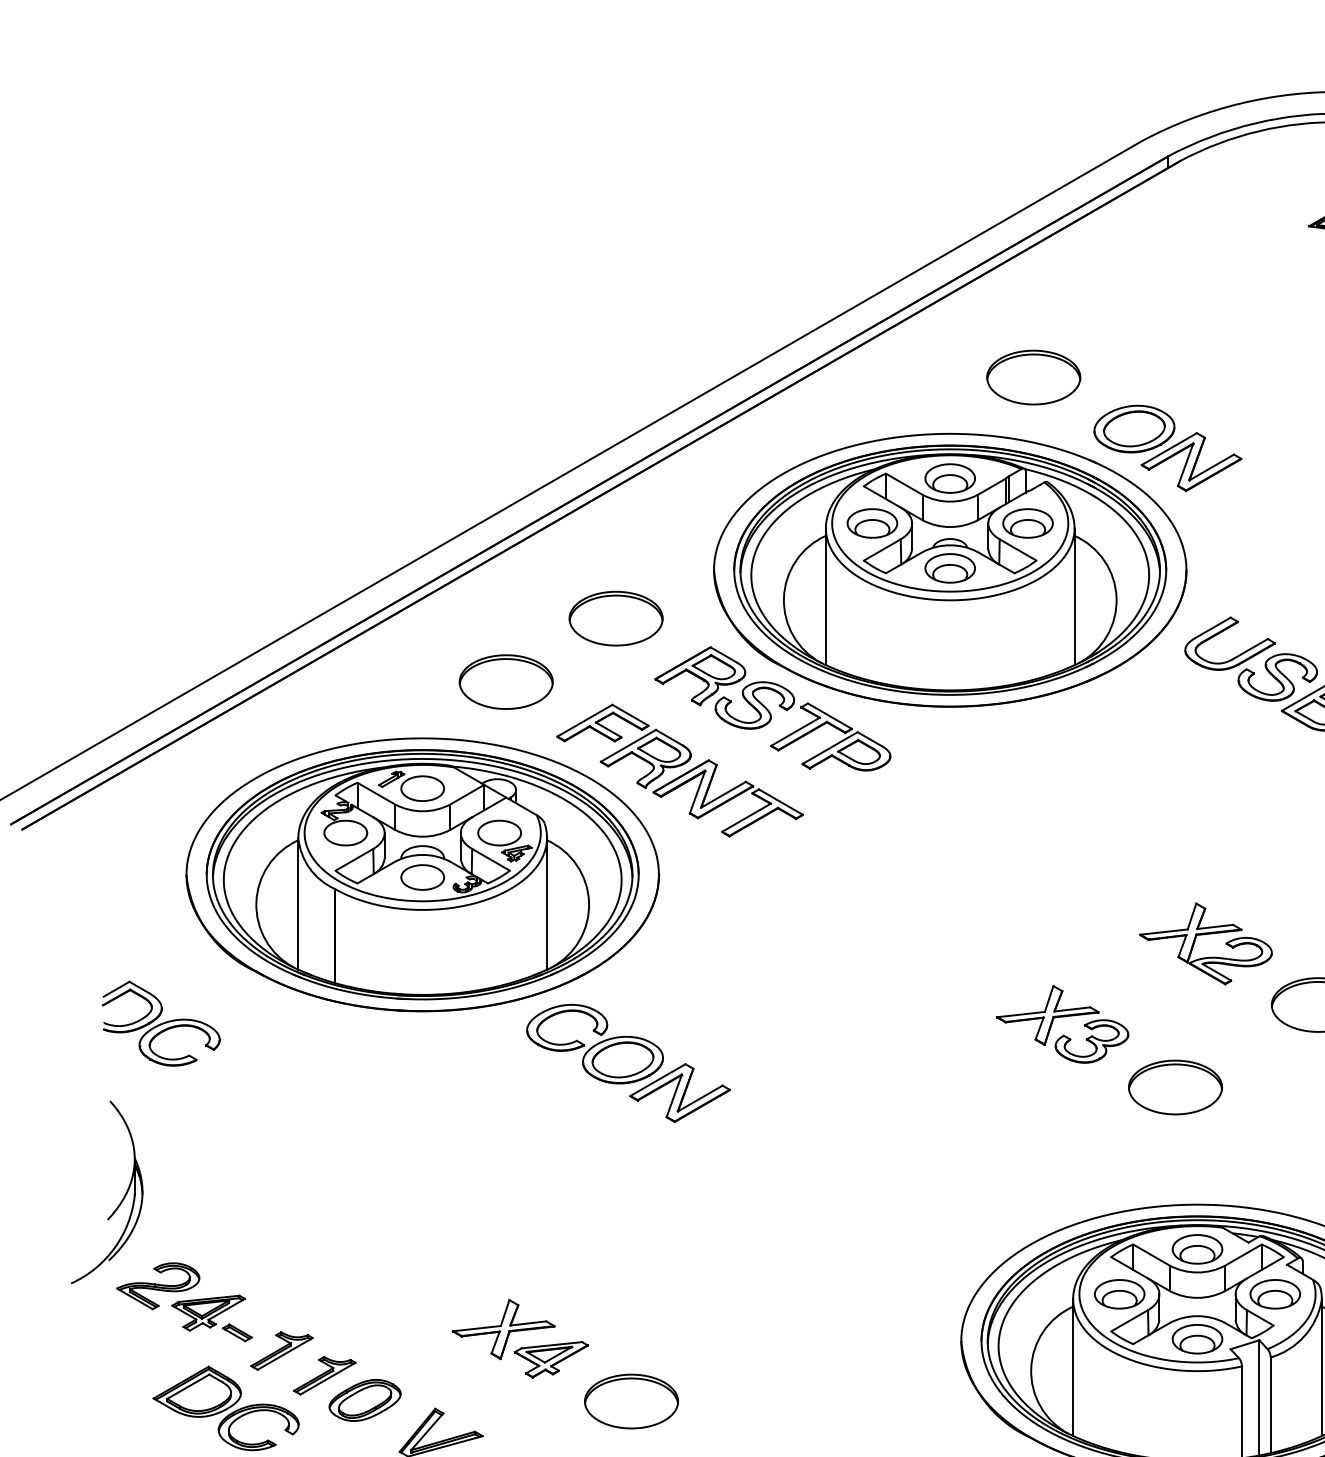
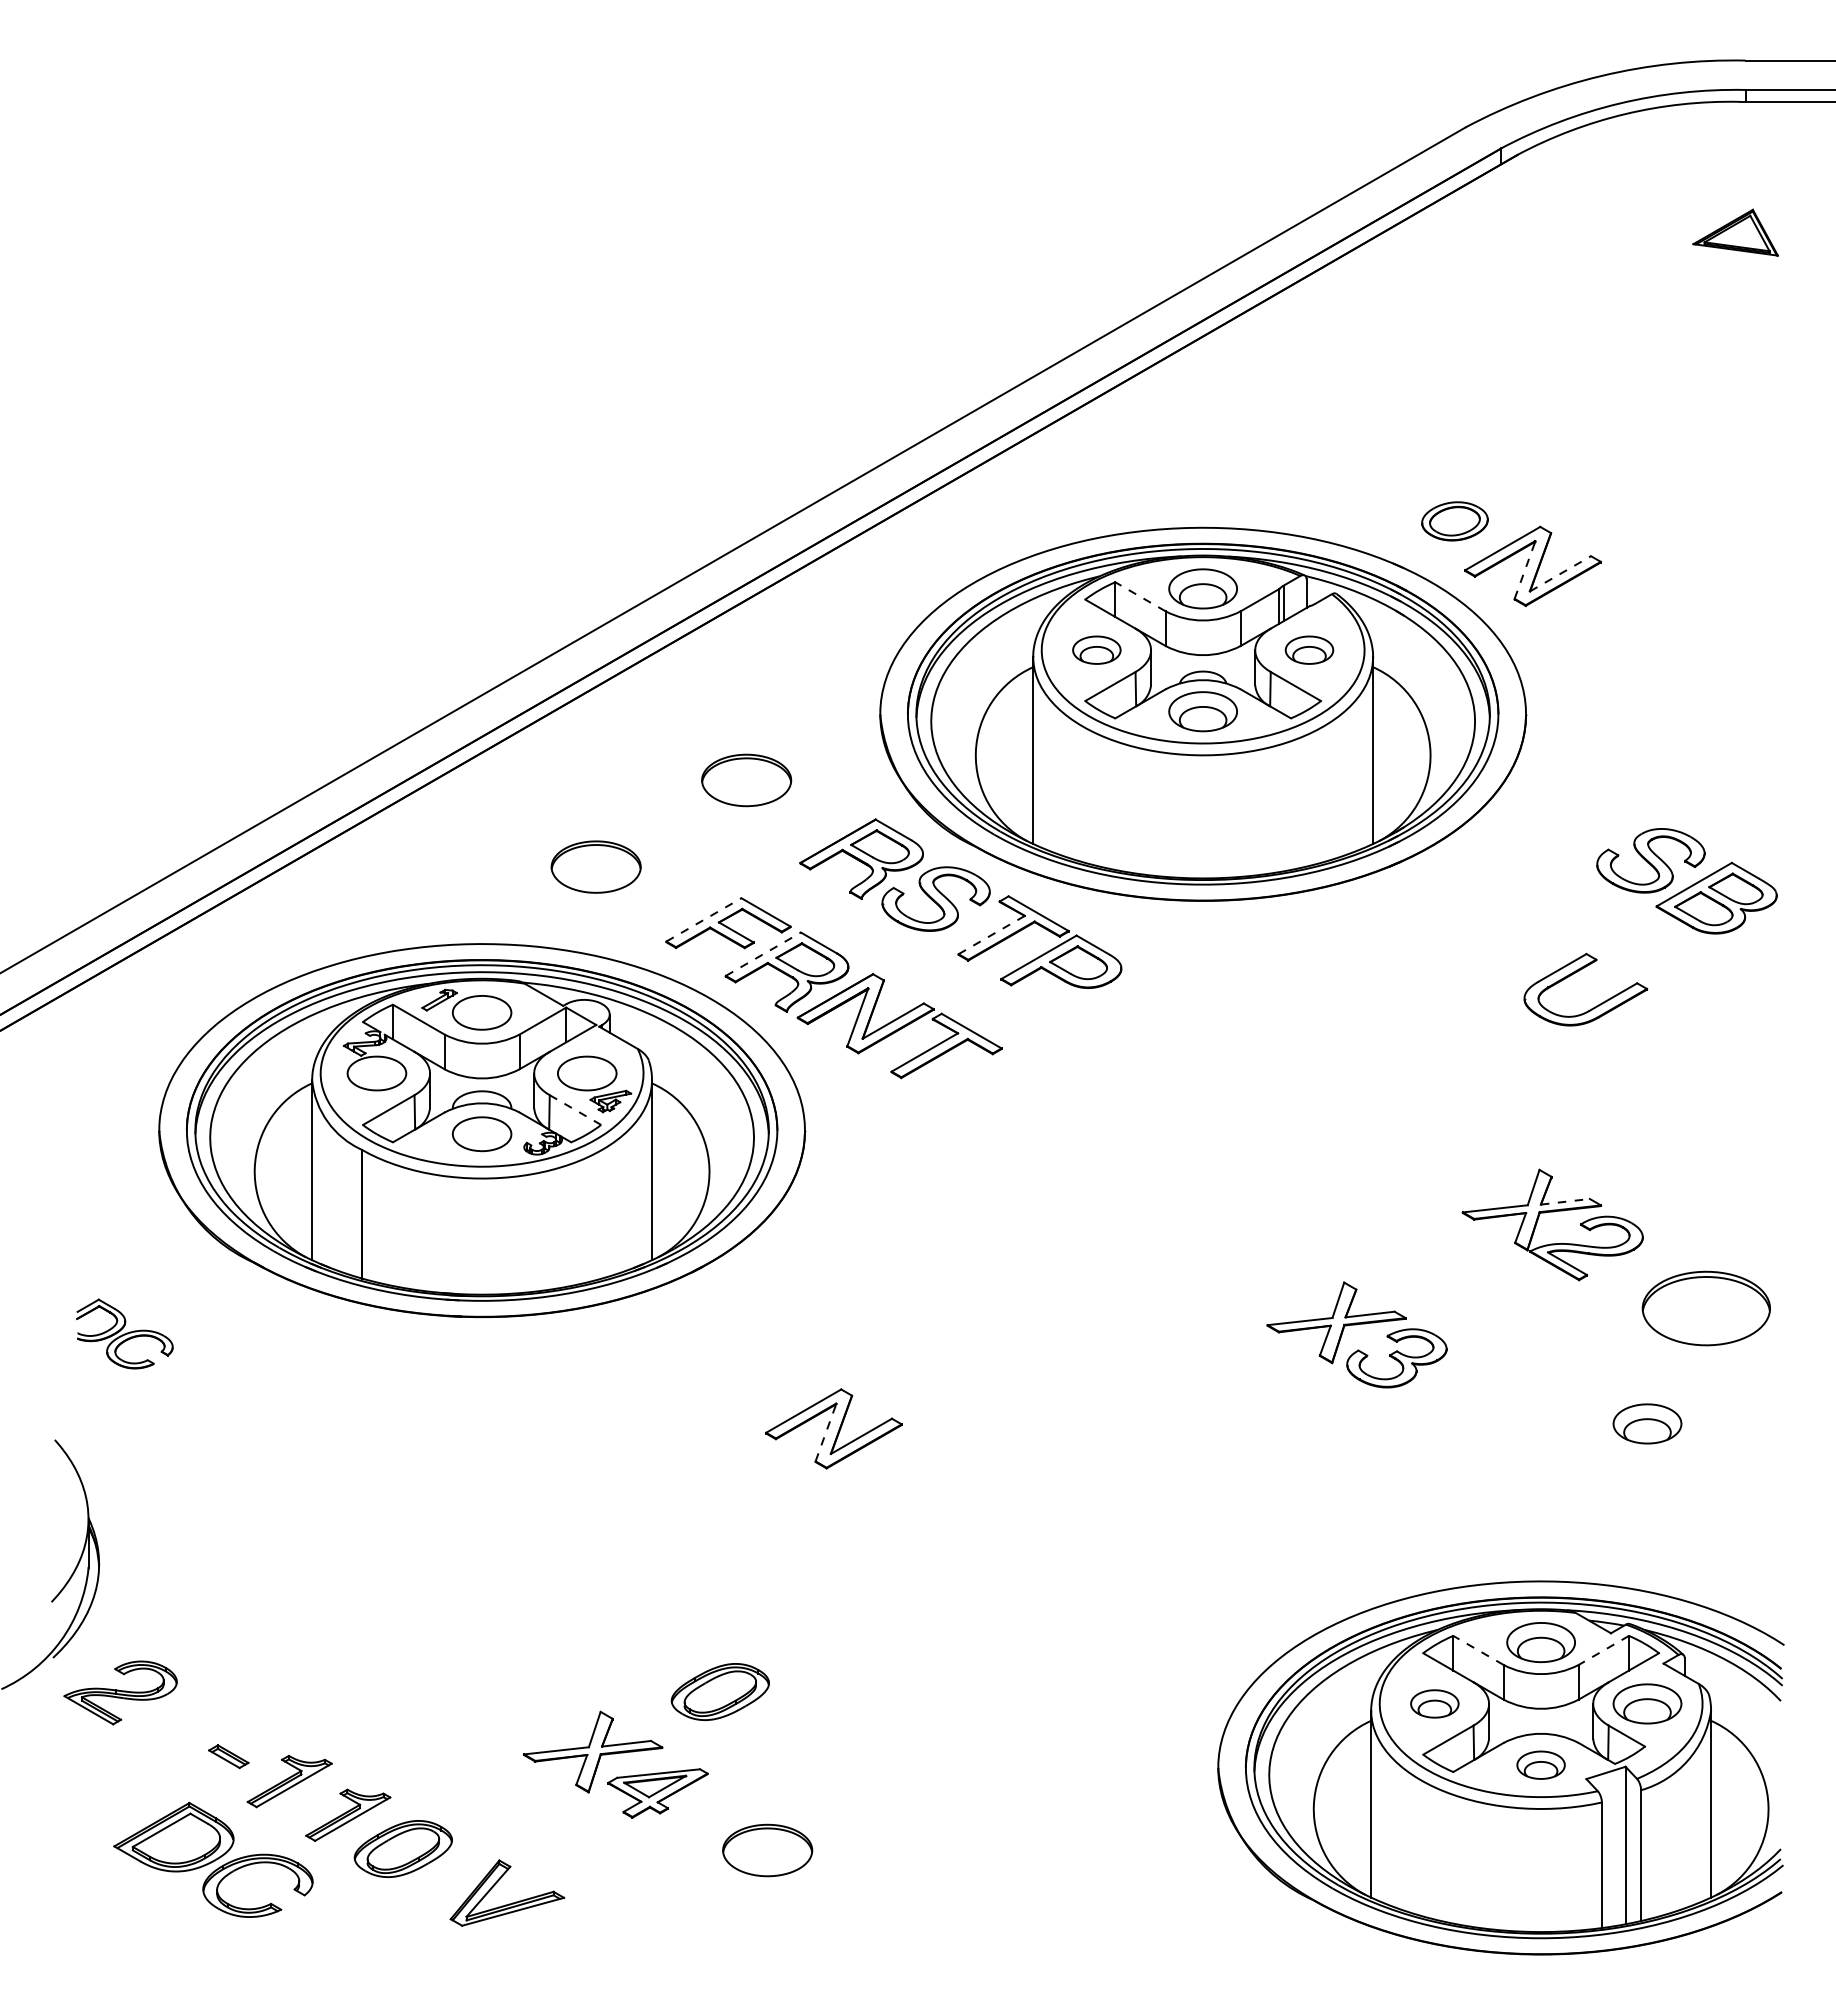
part: (1033, 377) -> (1316, 450), removed
part: (1134, 429) -> (1454, 521), size x0.6
line: (1186, 465) -> (1525, 570), solid -> dashed
line: (1212, 467) -> (1561, 573), solid -> dashed
line: (904, 484) -> (1140, 596), solid -> dashed
part: (872, 522) -> (1096, 649), size x0.7
part: (1028, 522) -> (1309, 649), size x0.7
part: (616, 618) -> (746, 780), size x0.7
part: (1224, 631) -> (1577, 972), moved
part: (505, 681) -> (595, 866), size x0.7
line: (585, 720) -> (704, 919), solid -> dashed
line: (796, 731) -> (992, 934), solid -> dashed
line: (628, 745) -> (763, 953), solid -> dashed
line: (491, 860) -> (575, 1110), solid -> dashed
line: (1215, 926) -> (1565, 1201), solid -> dashed
part: (161, 1023) -> (124, 1333), size x0.6
part: (594, 1043) -> (717, 1361), removed
part: (1175, 1086) -> (1510, 1420), removed
part: (1275, 1089) -> (1647, 1423), added
line: (674, 1095) -> (826, 1432), solid -> dashed
line: (1151, 1255) -> (1478, 1650), solid -> dashed
line: (1243, 1255) -> (1603, 1650), solid -> dashed
part: (596, 1285) -> (719, 1691), added
part: (1119, 1293) -> (1434, 1703), size x0.7
part: (208, 1313) -> (189, 1729), removed
part: (1197, 1338) -> (1540, 1764), size x0.7
part: (631, 1401) -> (767, 1850), size x0.7

